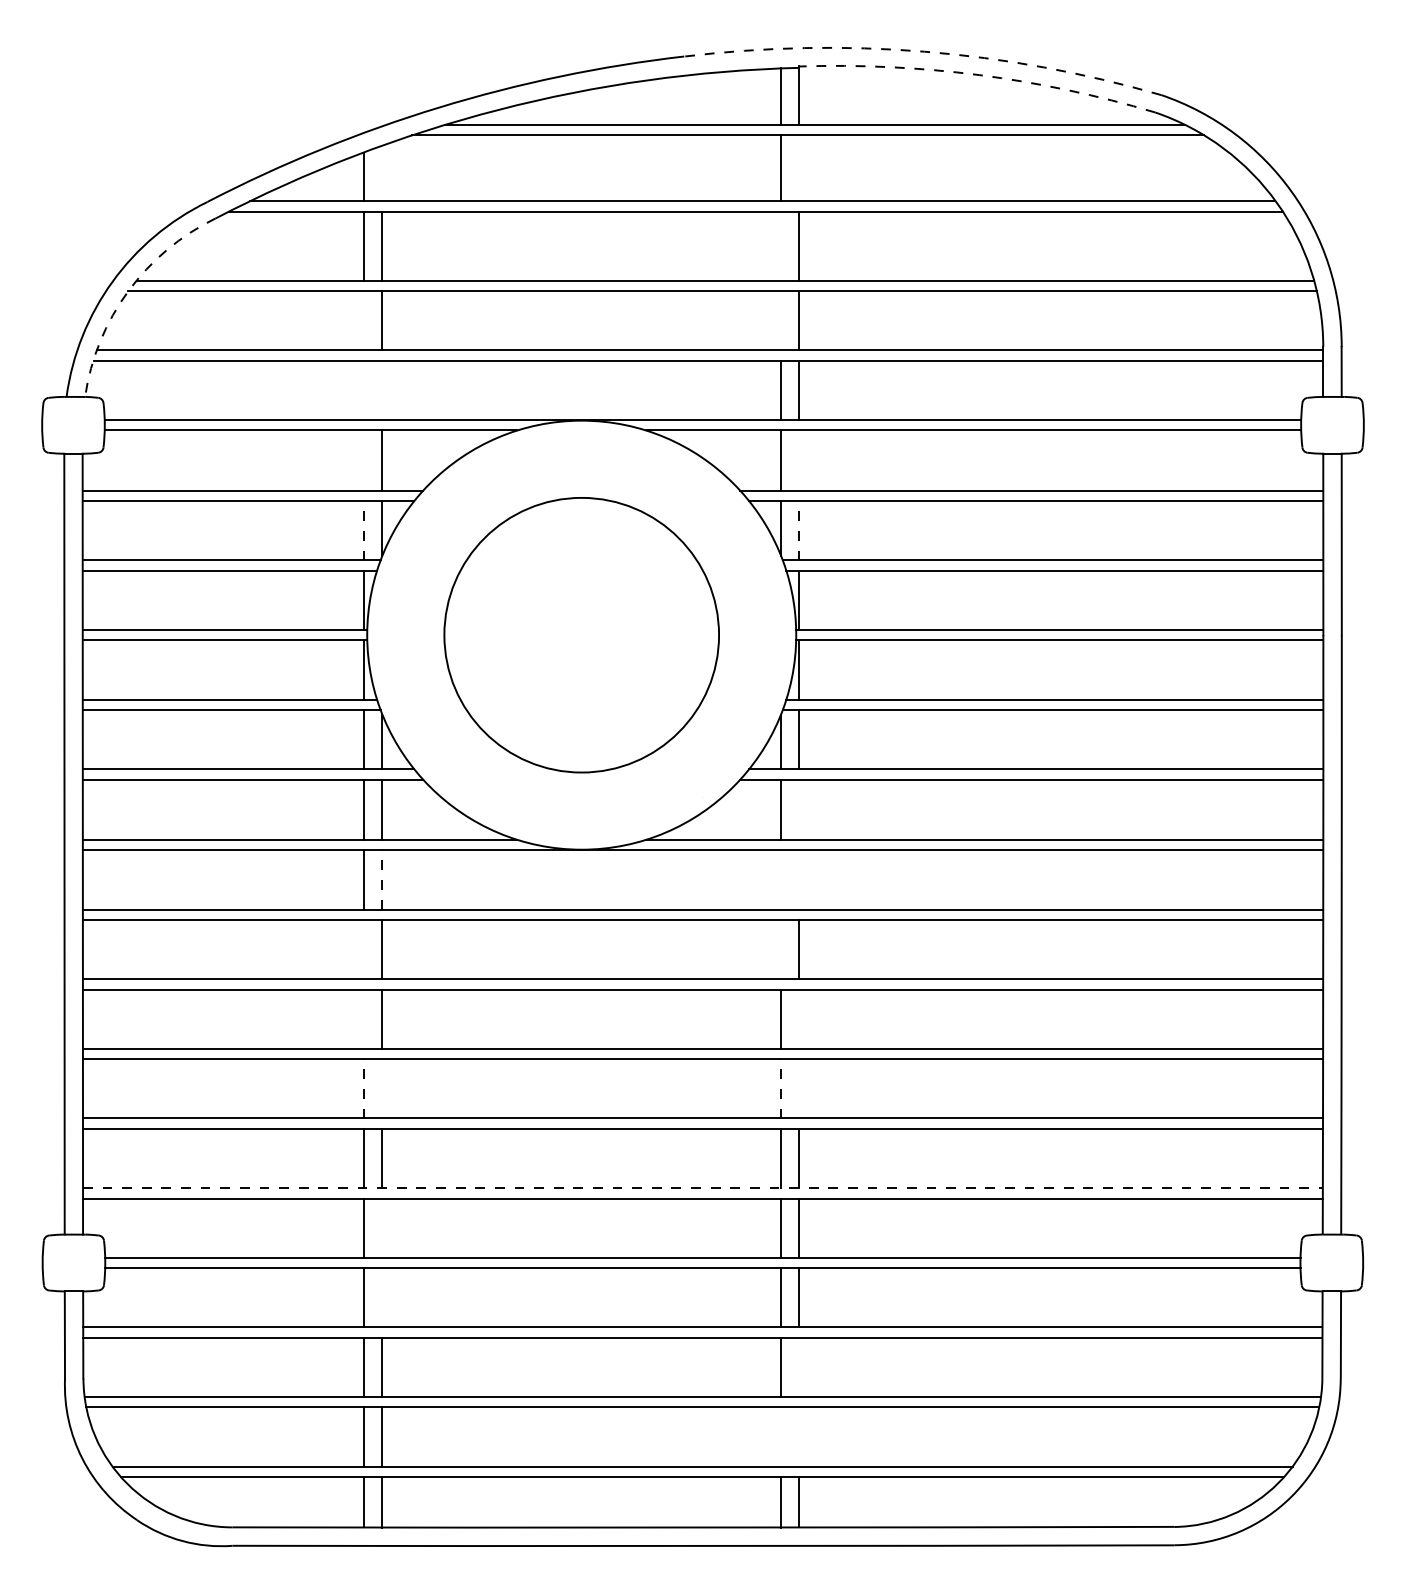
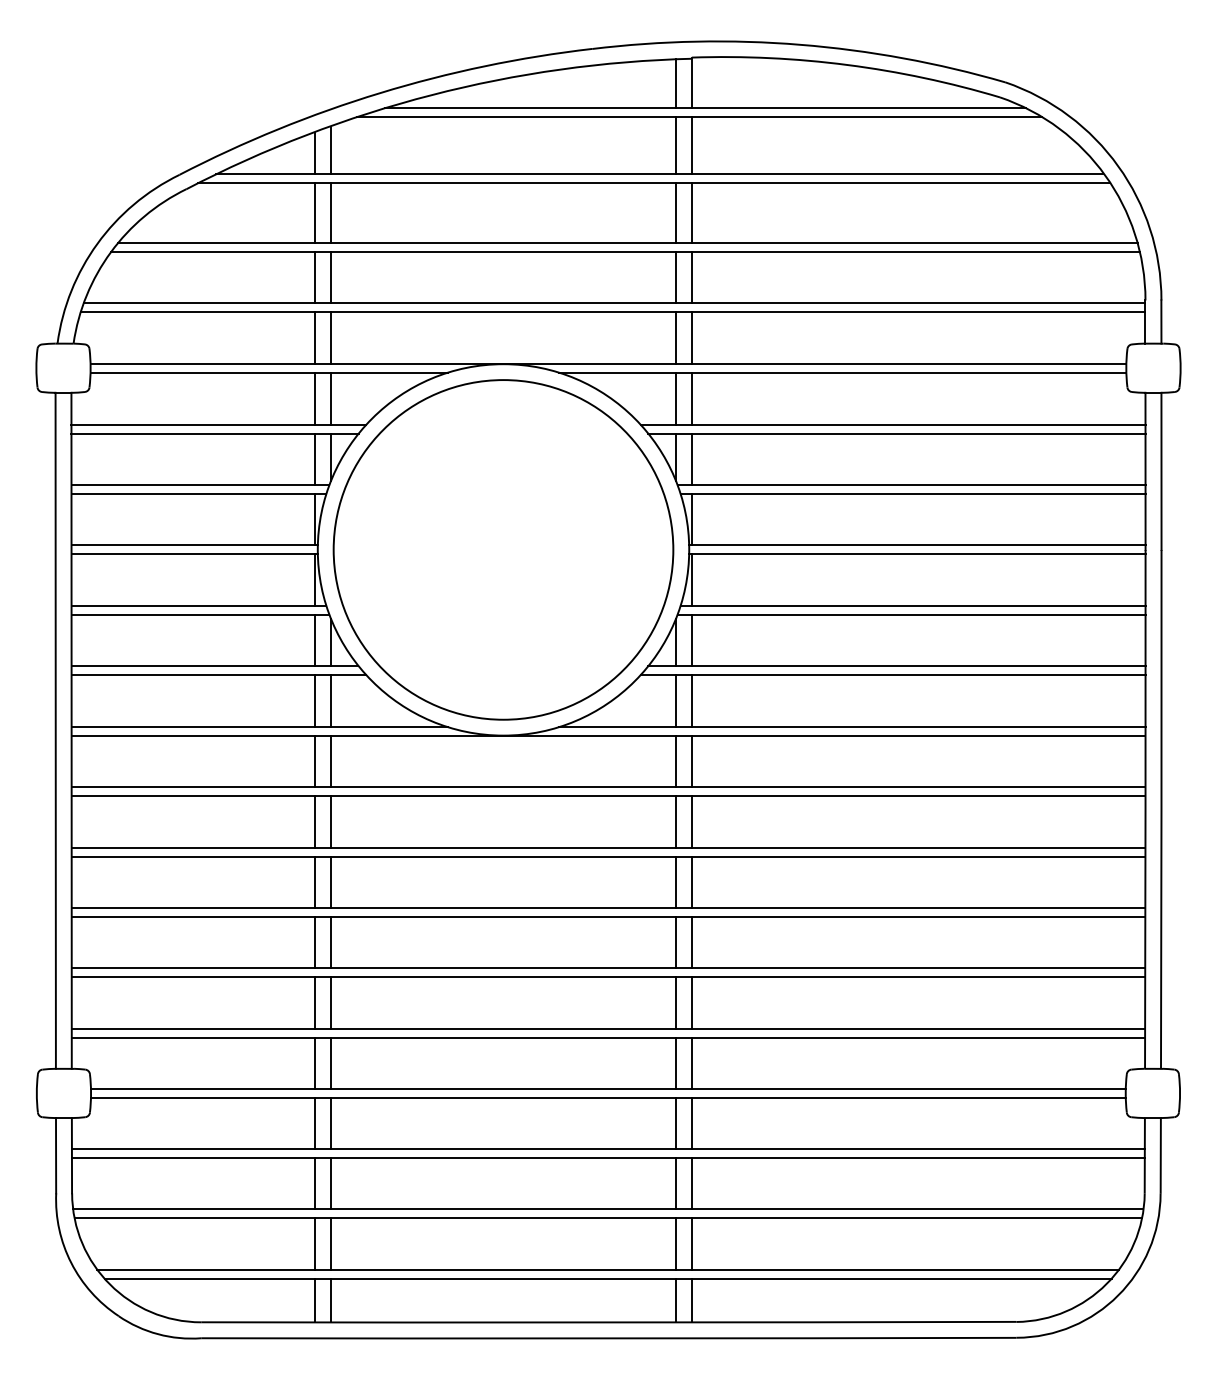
arc: (924, 51) -> (800, 44), dashed -> solid
arc: (979, 75) -> (847, 65), dashed -> solid
line: (798, 168) -> (691, 145), added
line: (381, 173) -> (330, 150), added
line: (780, 246) -> (675, 213), added
arc: (127, 291) -> (110, 252), dashed -> solid
line: (364, 320) -> (315, 277), added
line: (780, 320) -> (675, 277), added
line: (364, 389) -> (315, 337), added
line: (381, 389) -> (330, 337), added
line: (364, 460) -> (315, 398), added
line: (798, 460) -> (691, 398), added
line: (364, 530) -> (315, 459), dashed -> solid
line: (798, 530) -> (691, 459), dashed -> solid
circle: (581, 634) -> (503, 549), size x1.43
line: (798, 810) -> (691, 701), added
line: (381, 879) -> (330, 761), dashed -> solid
line: (780, 879) -> (675, 761), added
line: (798, 879) -> (691, 761), added
line: (364, 948) -> (315, 821), added
line: (780, 948) -> (675, 821), added
line: (364, 1019) -> (315, 882), added
line: (798, 1019) -> (691, 882), added
line: (364, 1088) -> (315, 942), dashed -> solid
line: (381, 1088) -> (330, 942), added
line: (780, 1088) -> (675, 942), dashed -> solid
line: (798, 1088) -> (691, 942), added
line: (703, 1188) -> (608, 1028), dashed -> solid
line: (381, 1227) -> (330, 1062), added
line: (381, 1297) -> (330, 1123), added
line: (798, 1367) -> (691, 1183), added
line: (780, 1436) -> (675, 1243), added
line: (798, 1436) -> (691, 1243), added

